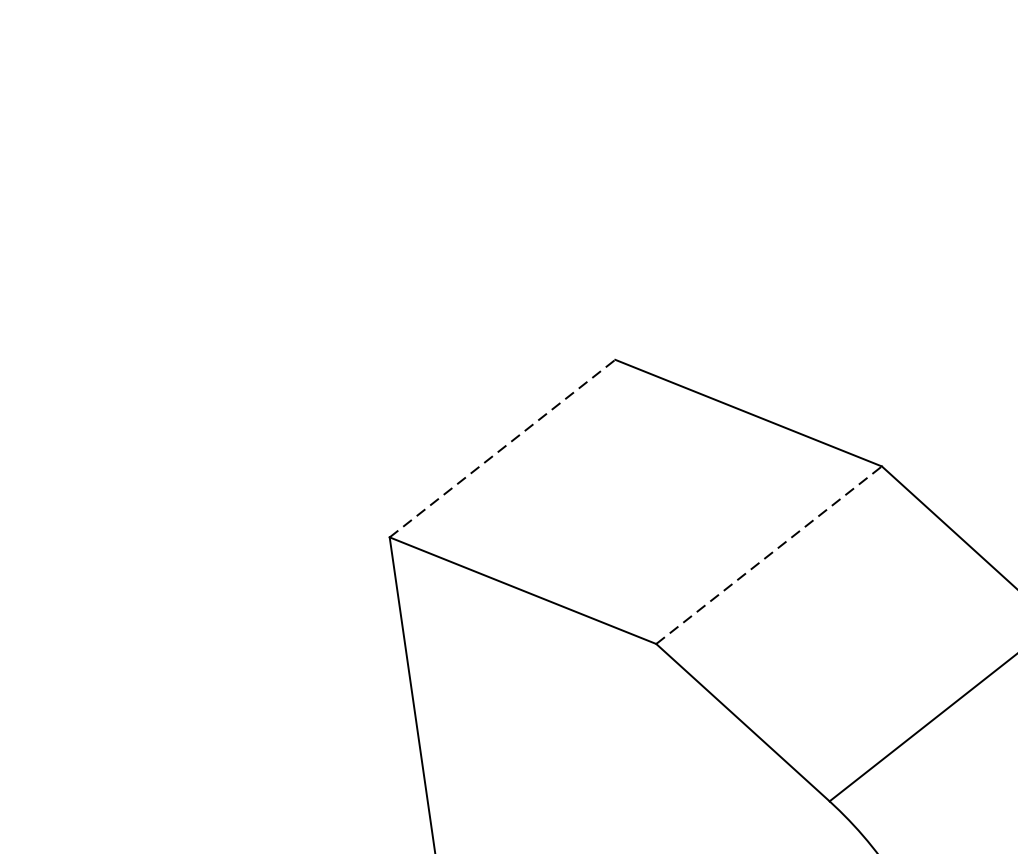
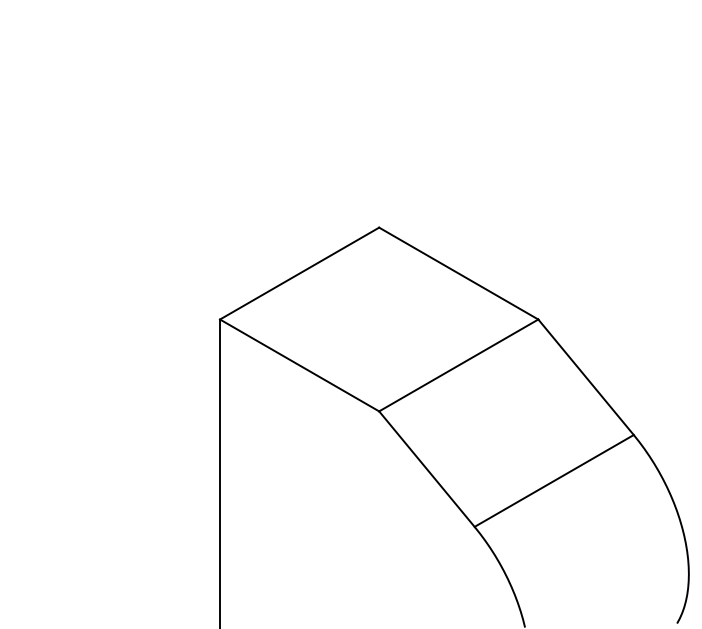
line: (502, 448) -> (299, 273), dashed -> solid
line: (768, 555) -> (458, 365), dashed -> solid

